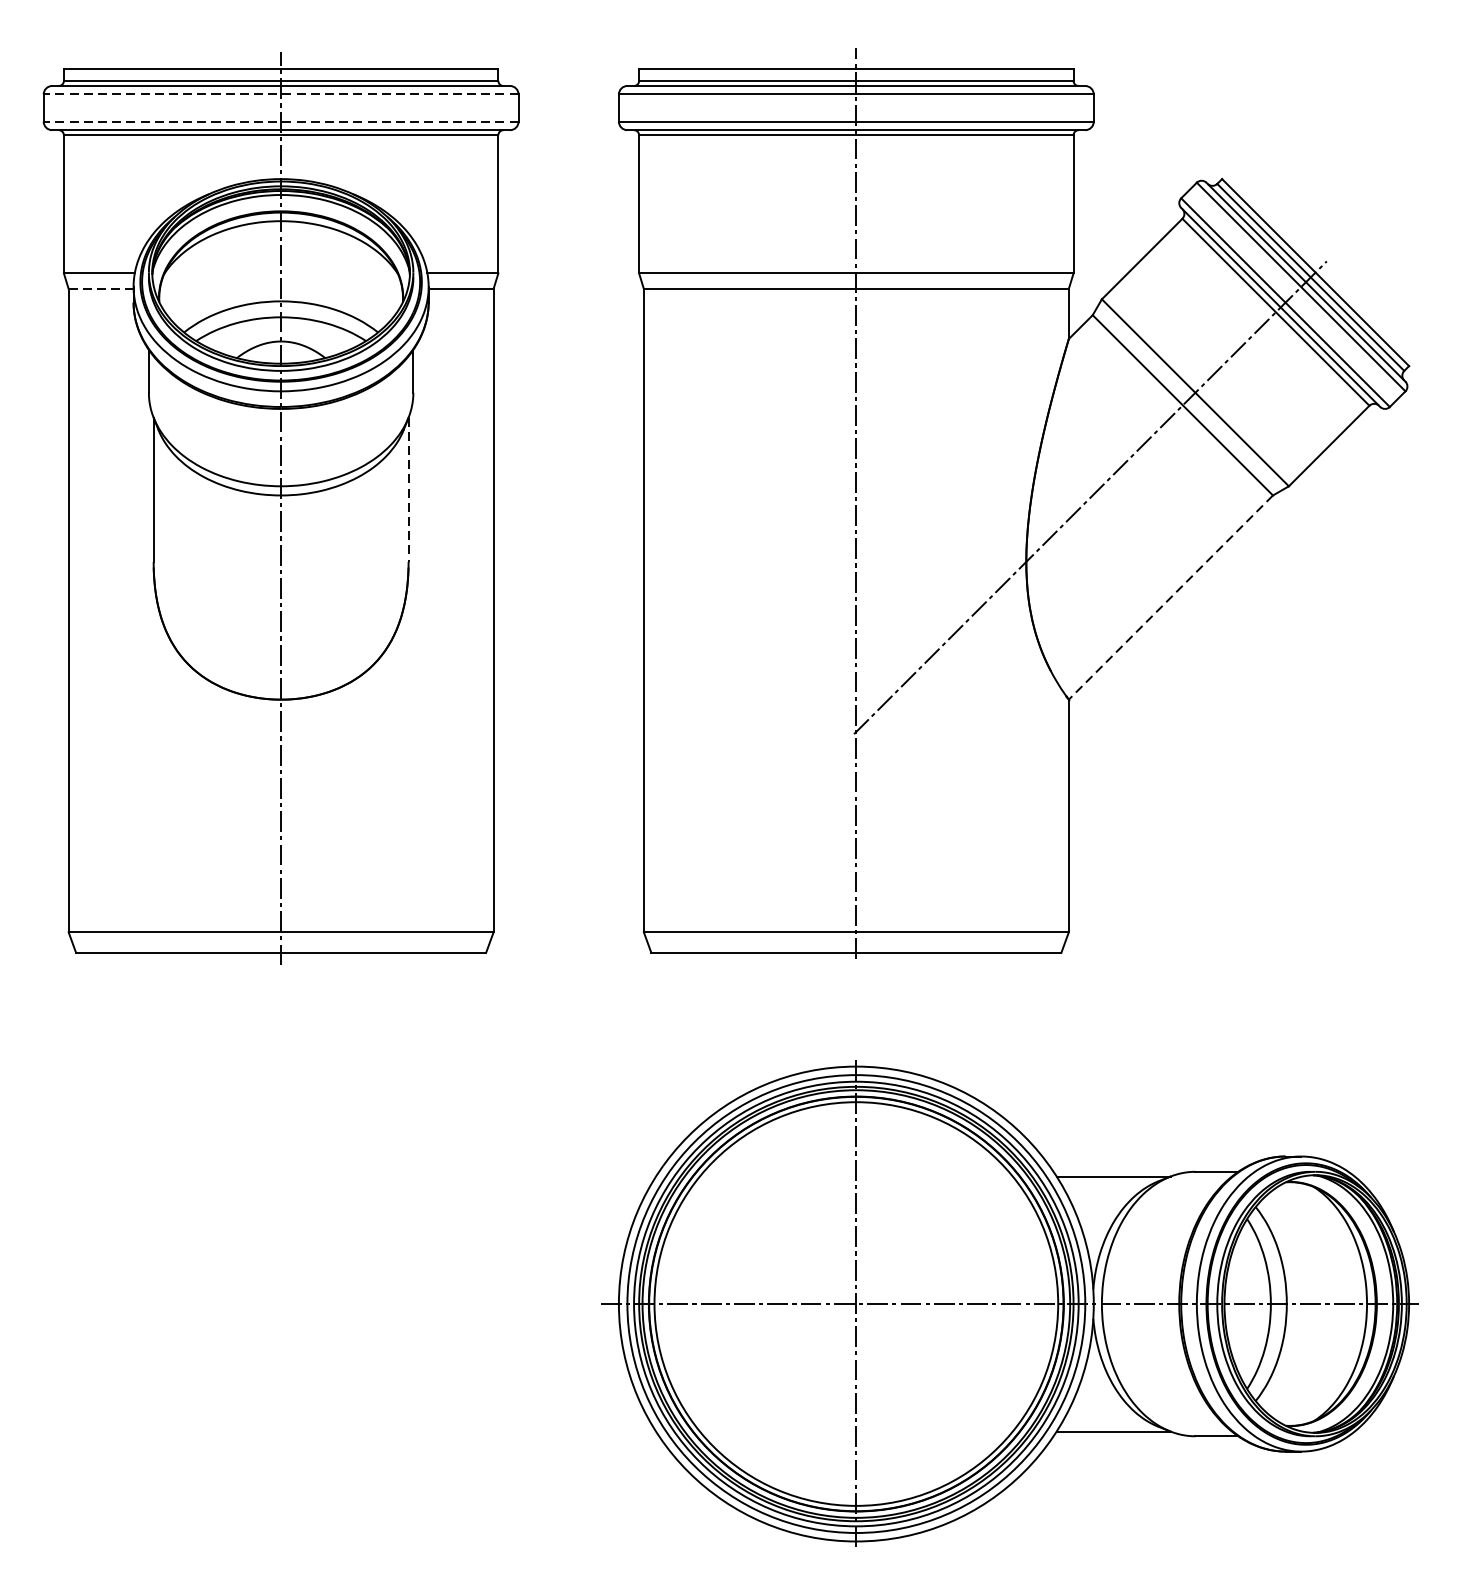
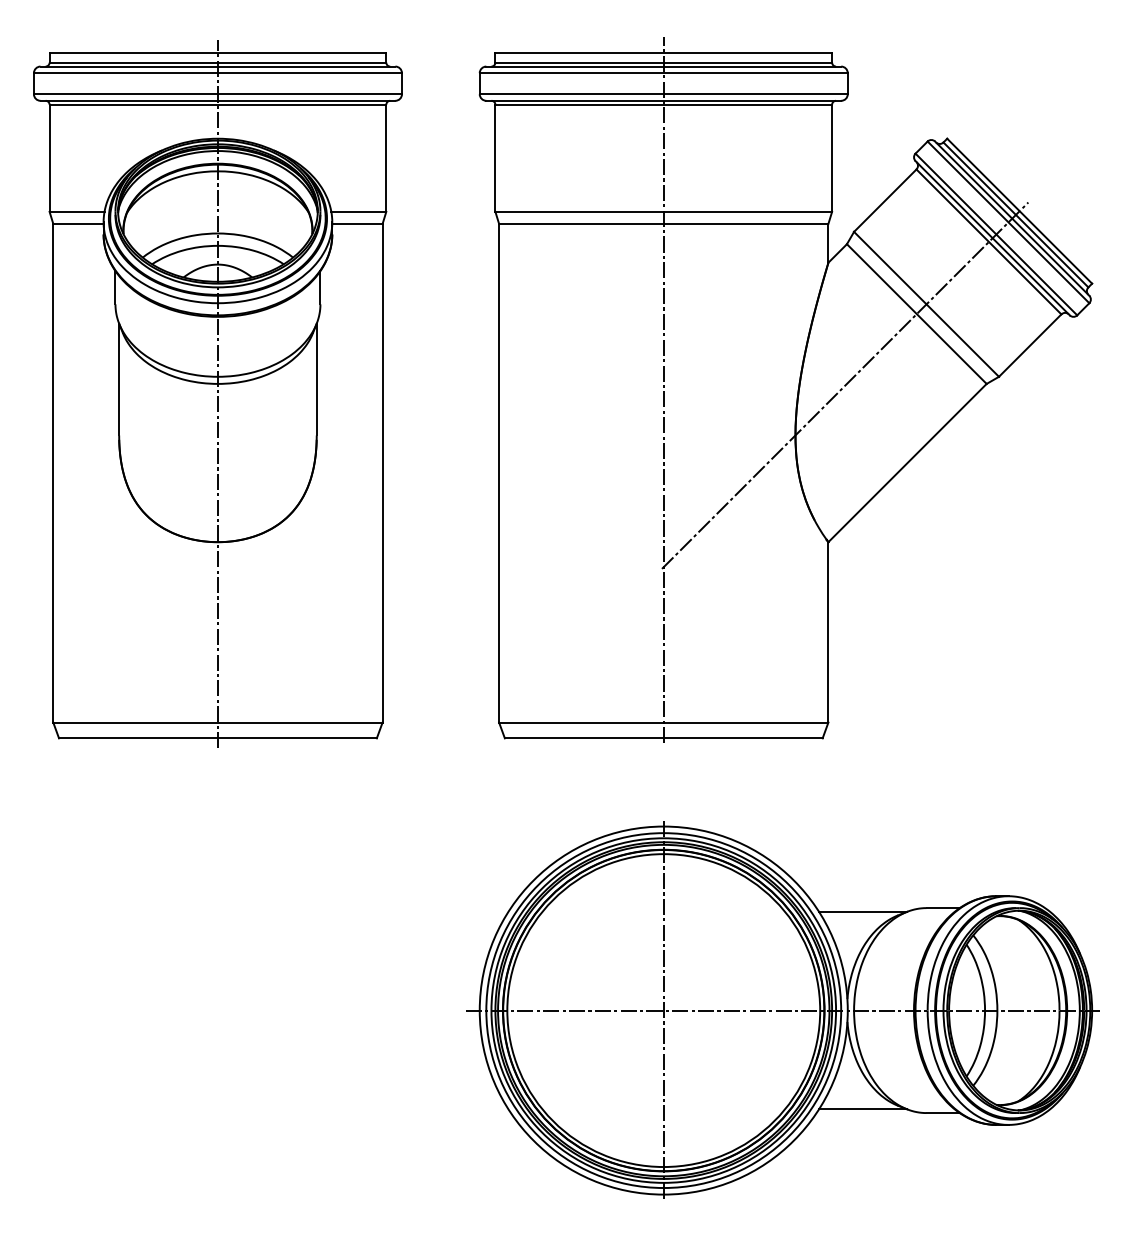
line: (280, 94) -> (217, 73), dashed -> solid
line: (280, 122) -> (217, 94), dashed -> solid
line: (101, 288) -> (78, 223), dashed -> solid
line: (408, 489) -> (316, 379), dashed -> solid
line: (1170, 598) -> (907, 463), dashed -> solid

